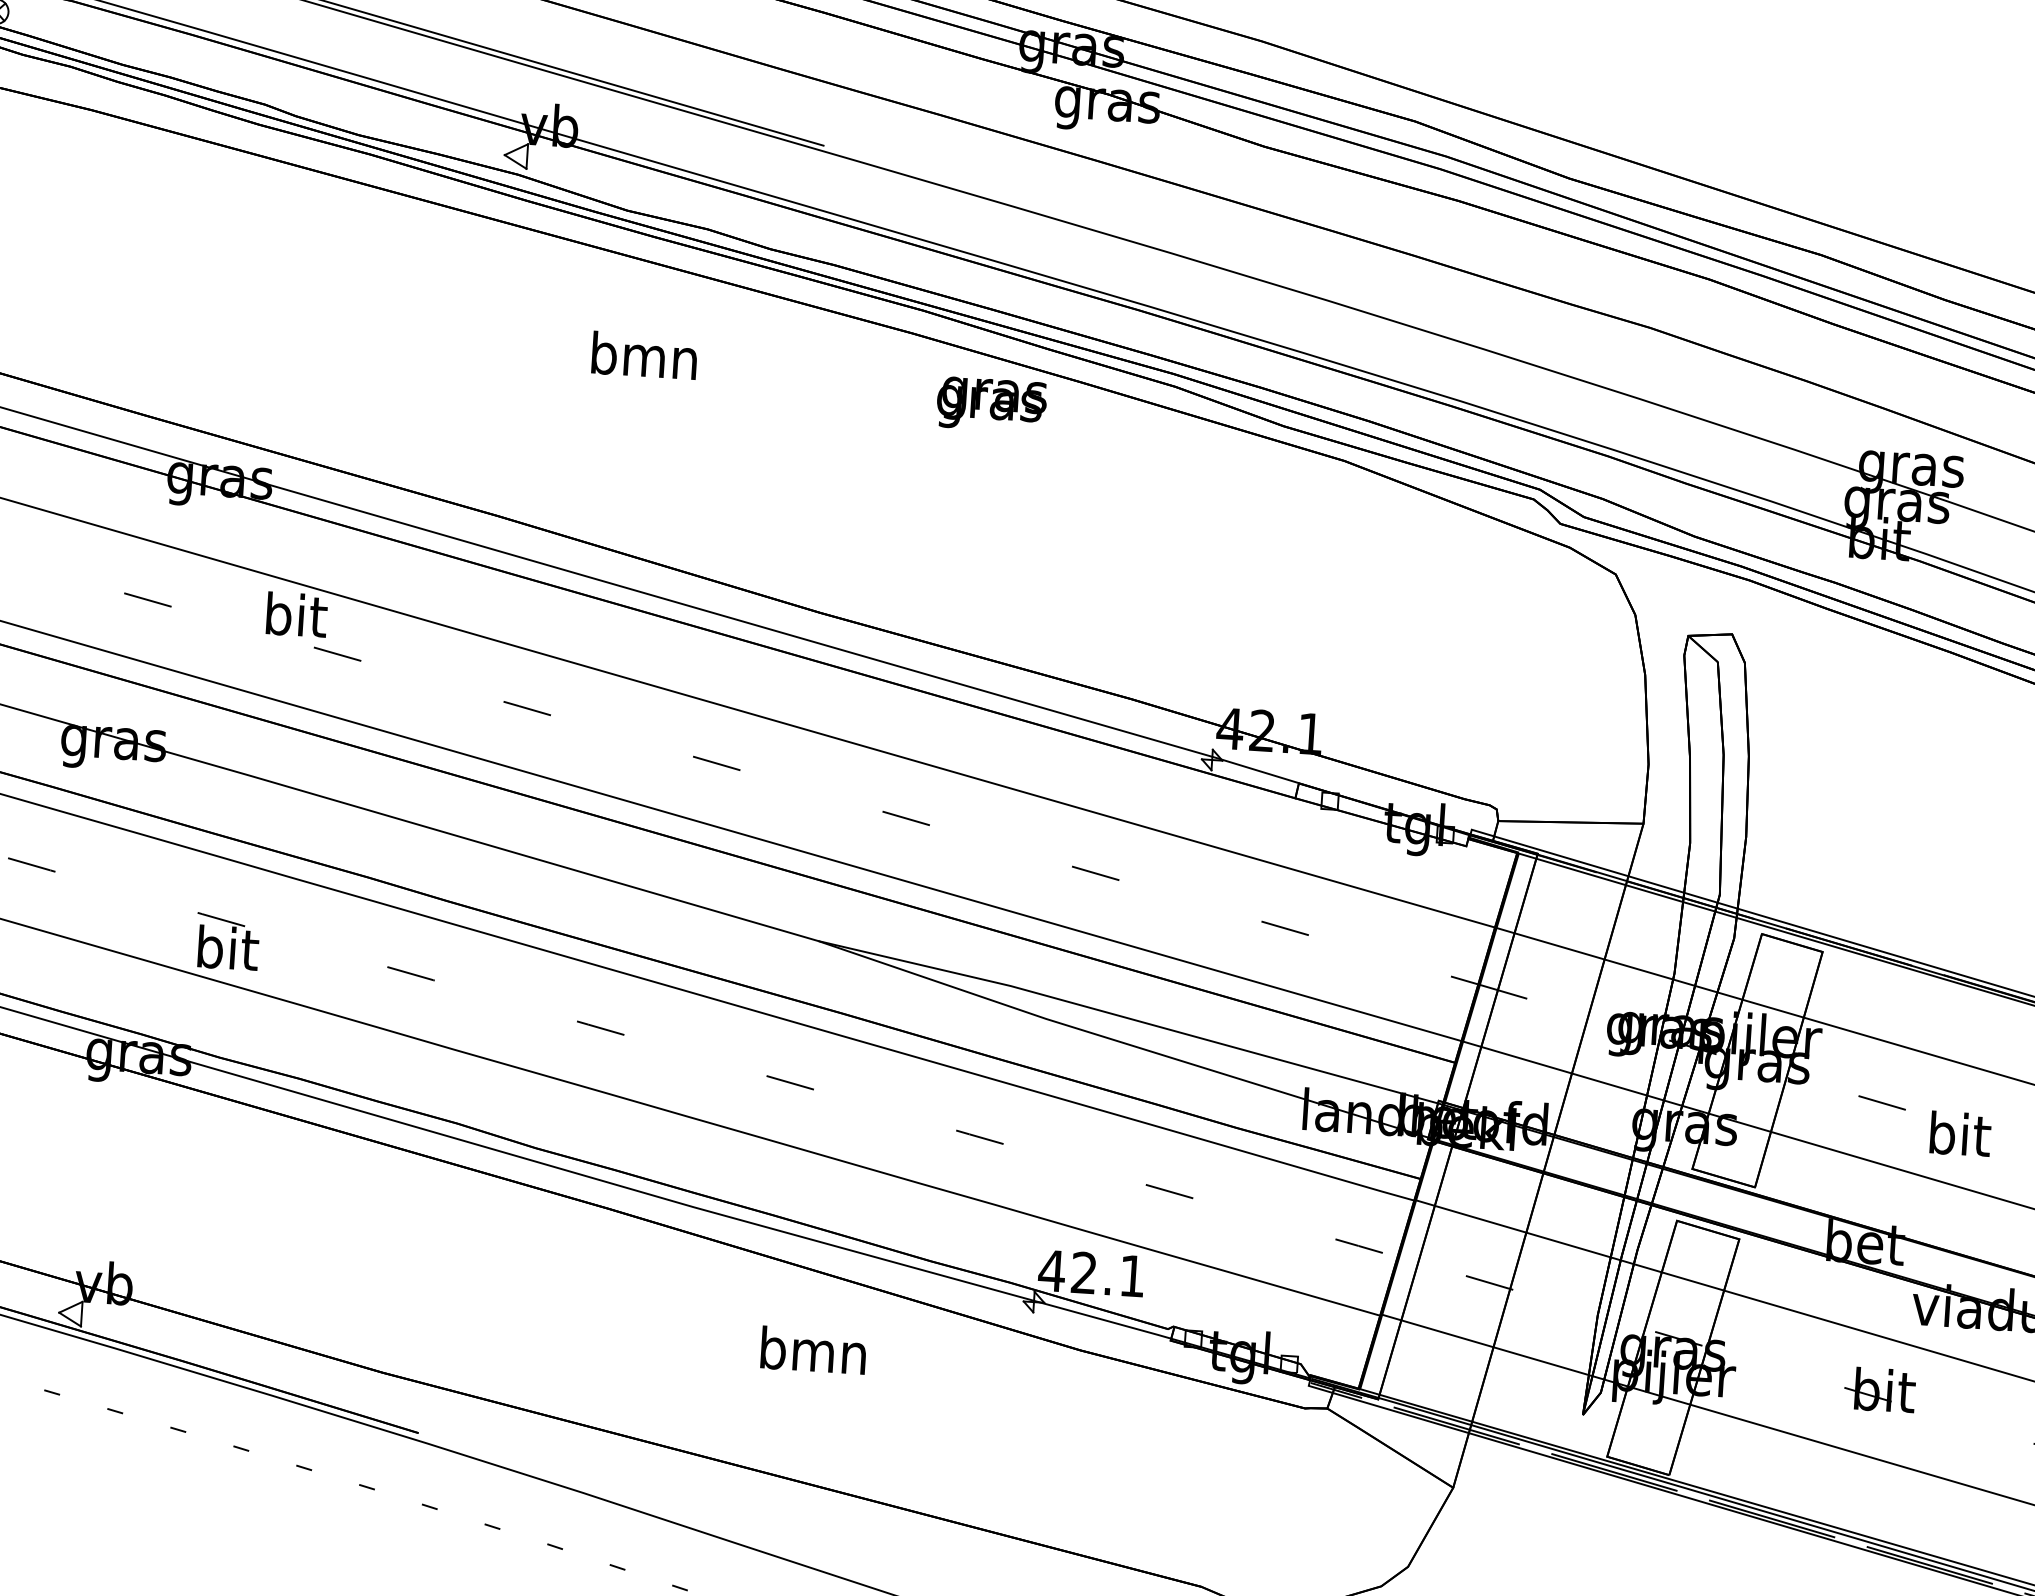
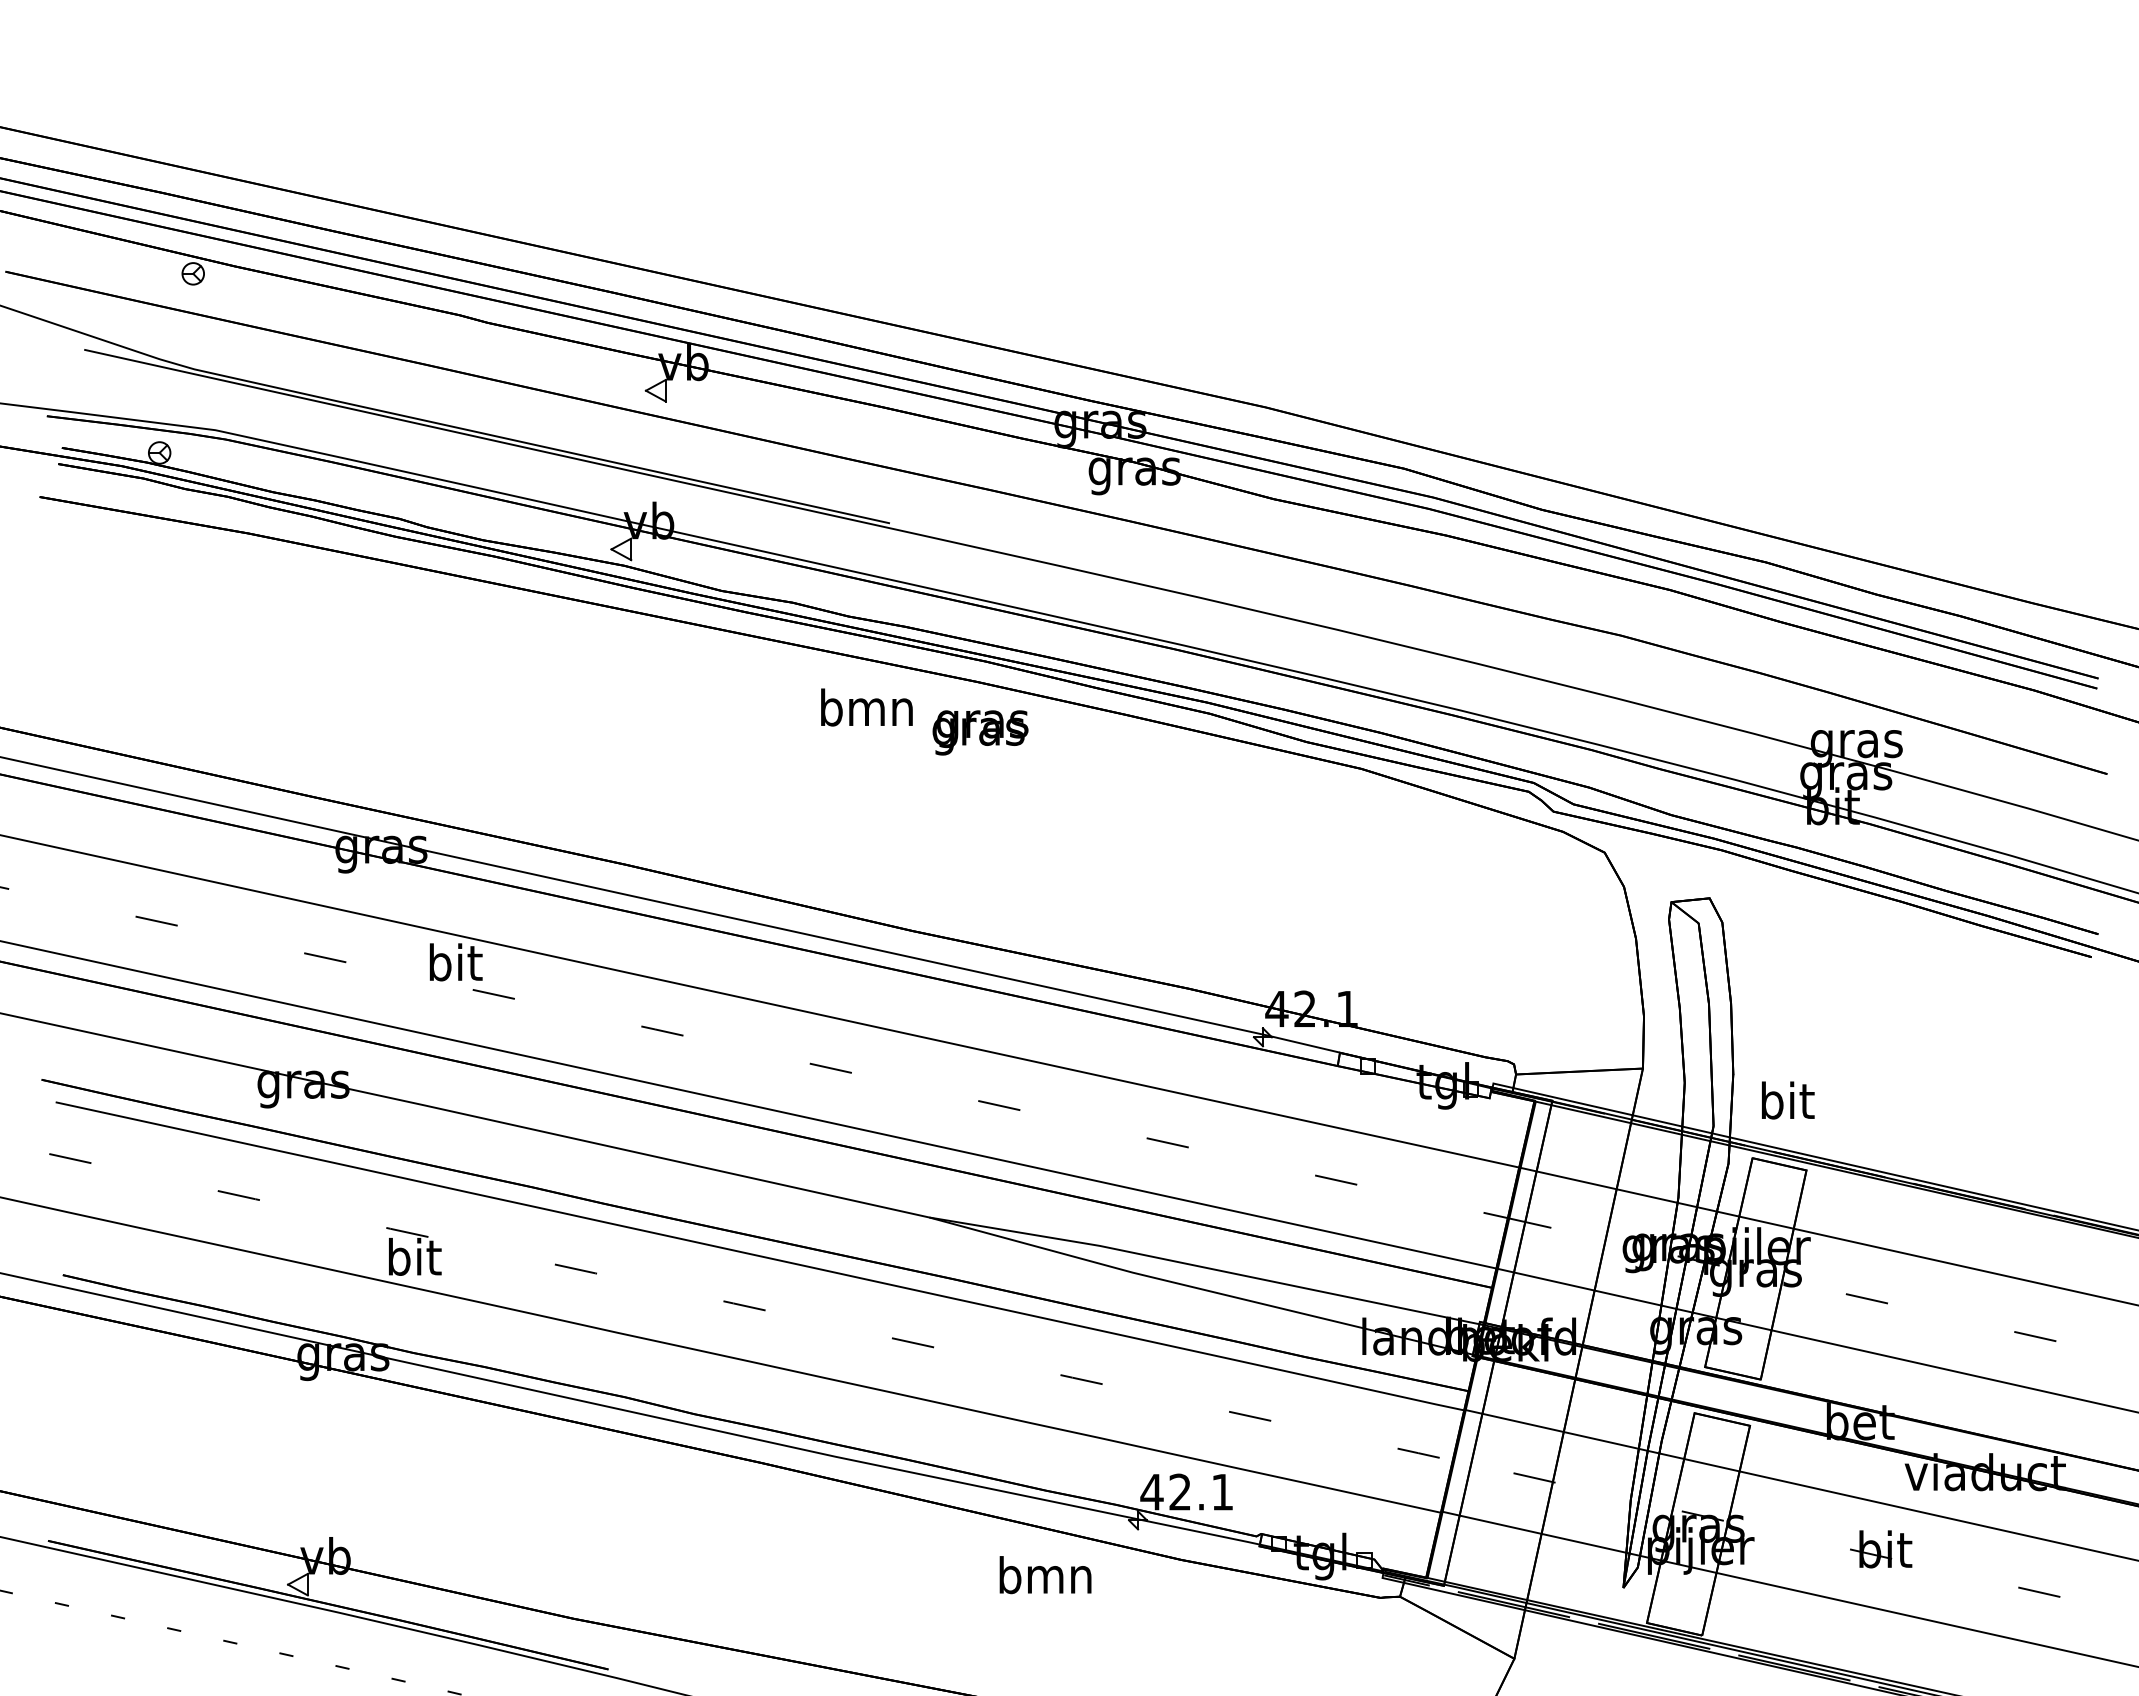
text: (644, 355) -> (866, 707), moved
text: (991, 404) -> (980, 732), moved
text: (1960, 1134) -> (1788, 1100), moved
text: (813, 1350) -> (1045, 1575), moved

